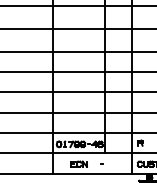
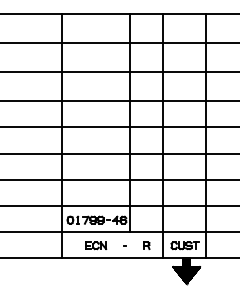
part: (140, 142) -> (146, 245), moved

